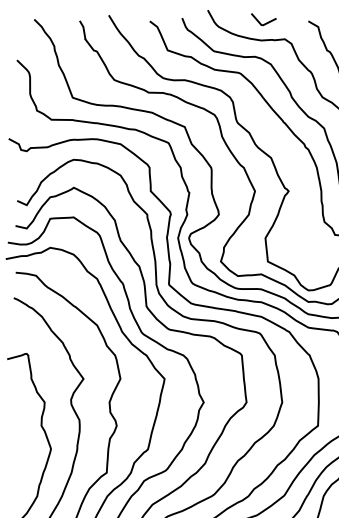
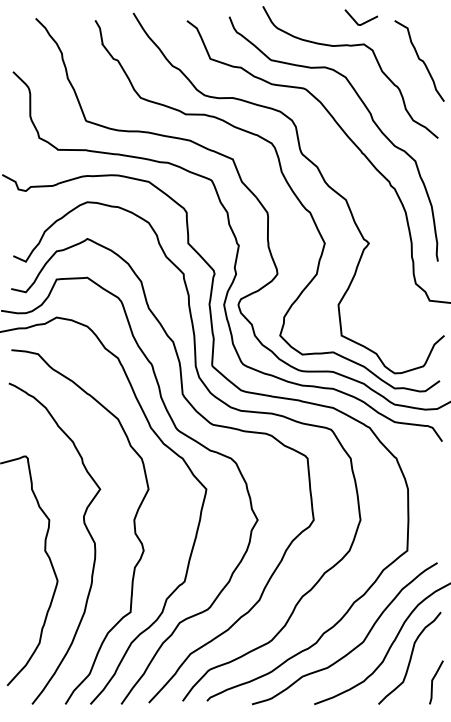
line: (265, 23) -> (363, 22), moved

